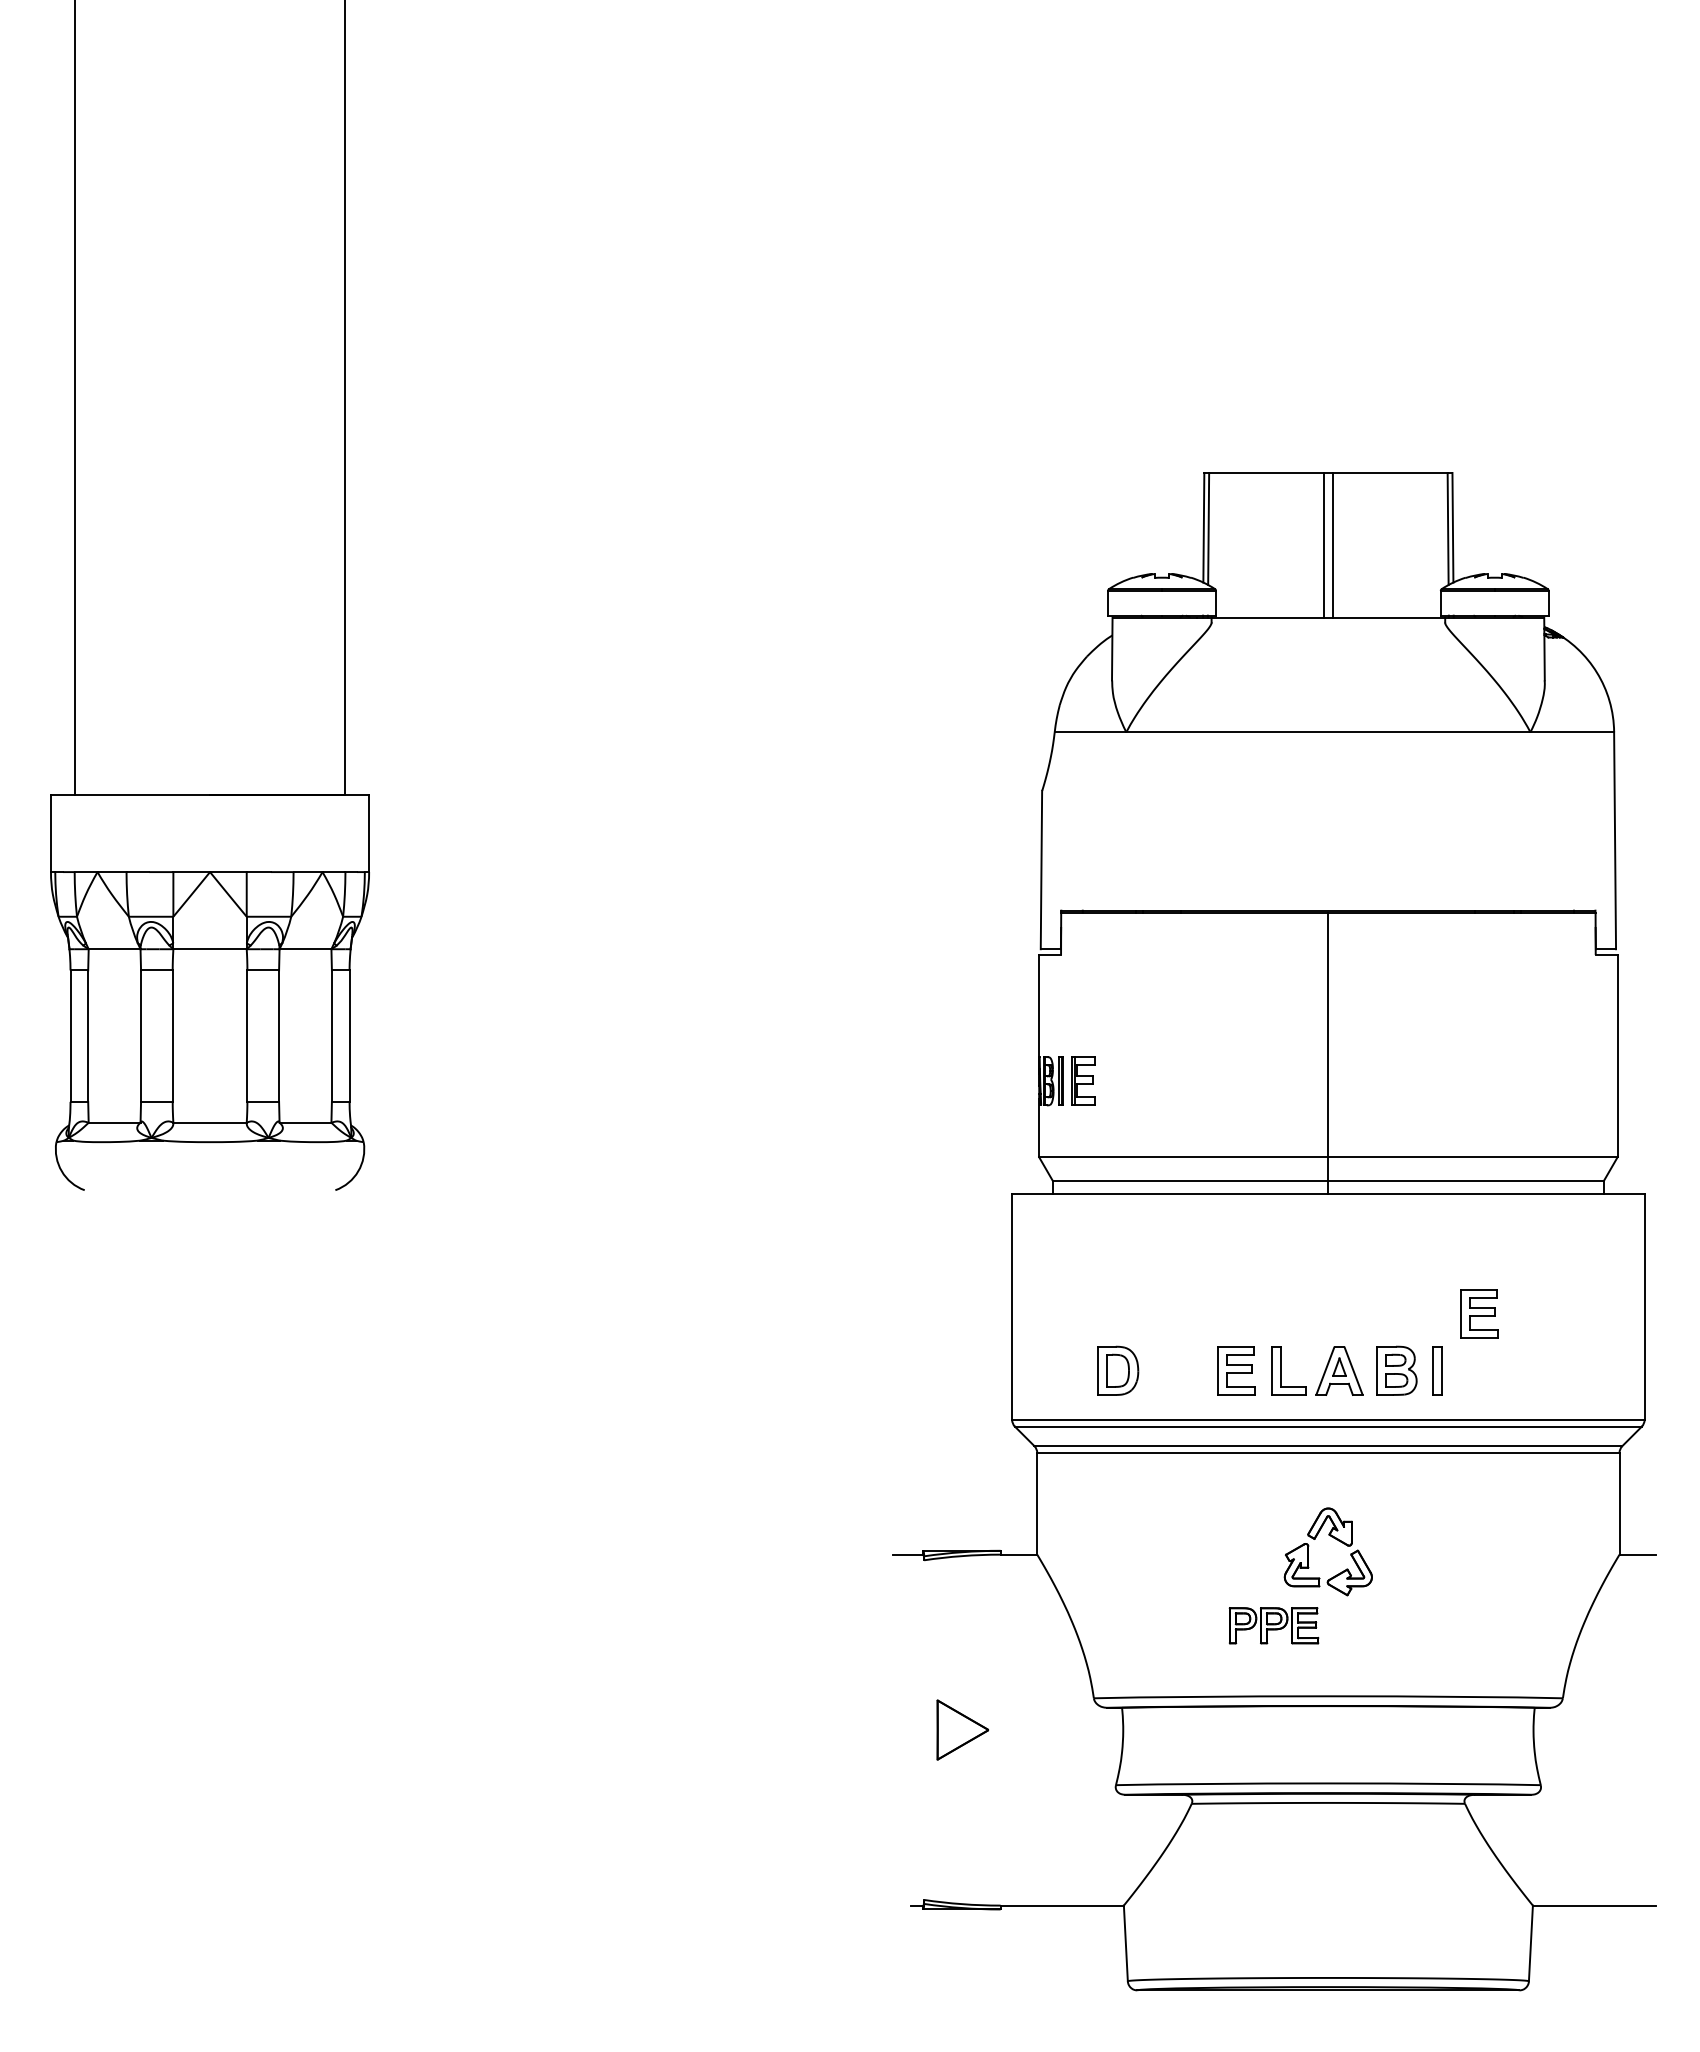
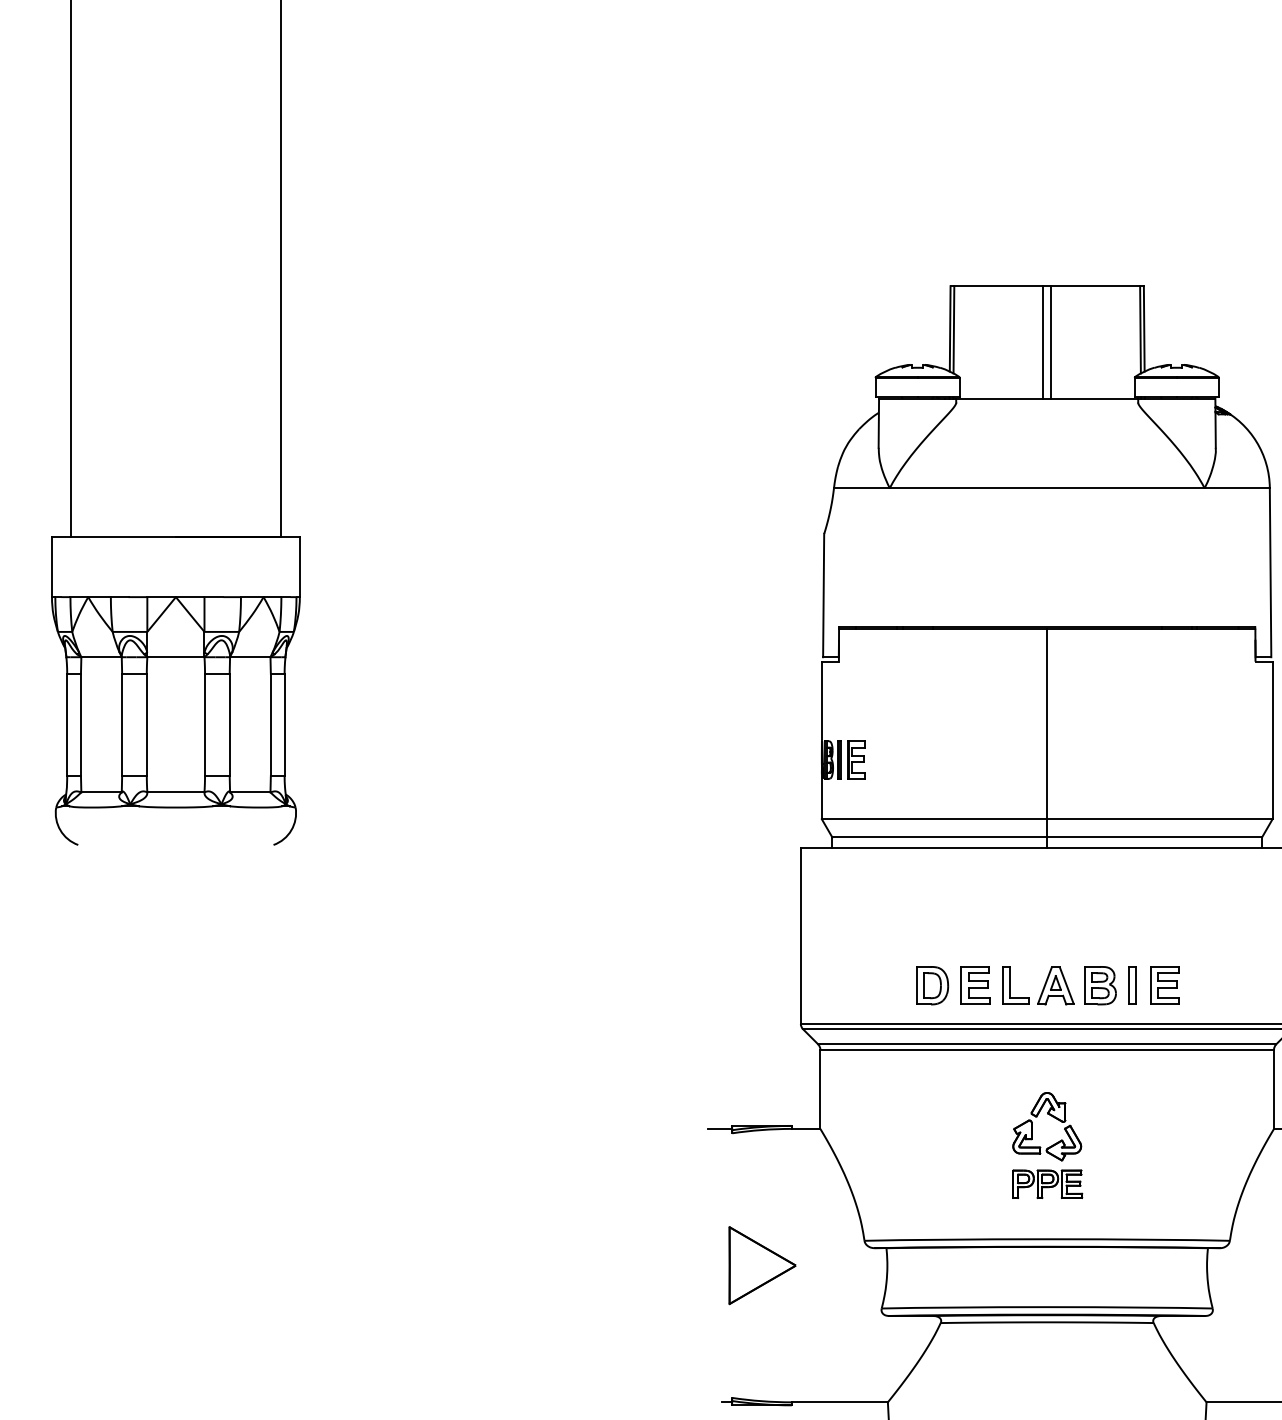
part: (1479, 1313) -> (1164, 985), moved
part: (1118, 1370) -> (932, 985), moved
part: (1273, 1625) -> (1047, 1184), moved
part: (962, 1729) -> (762, 1265), size x1.67

